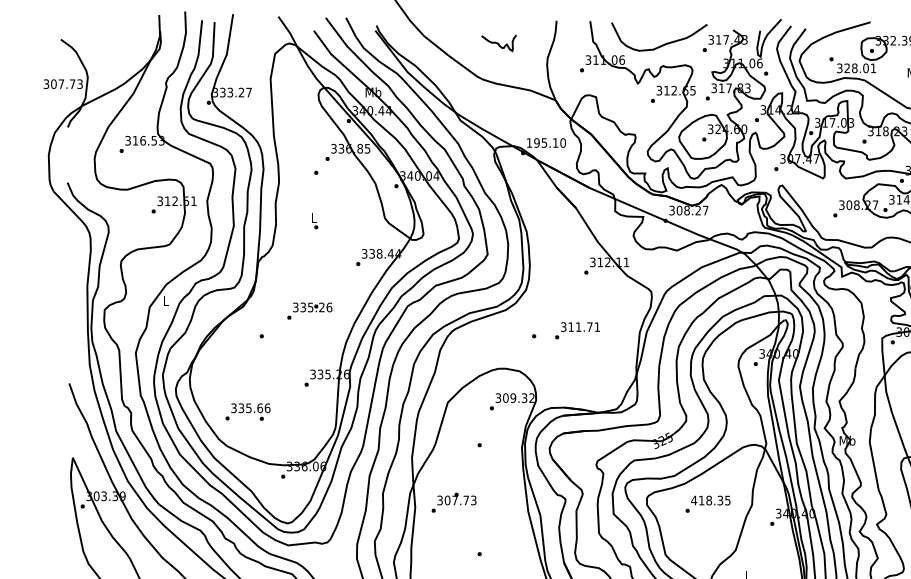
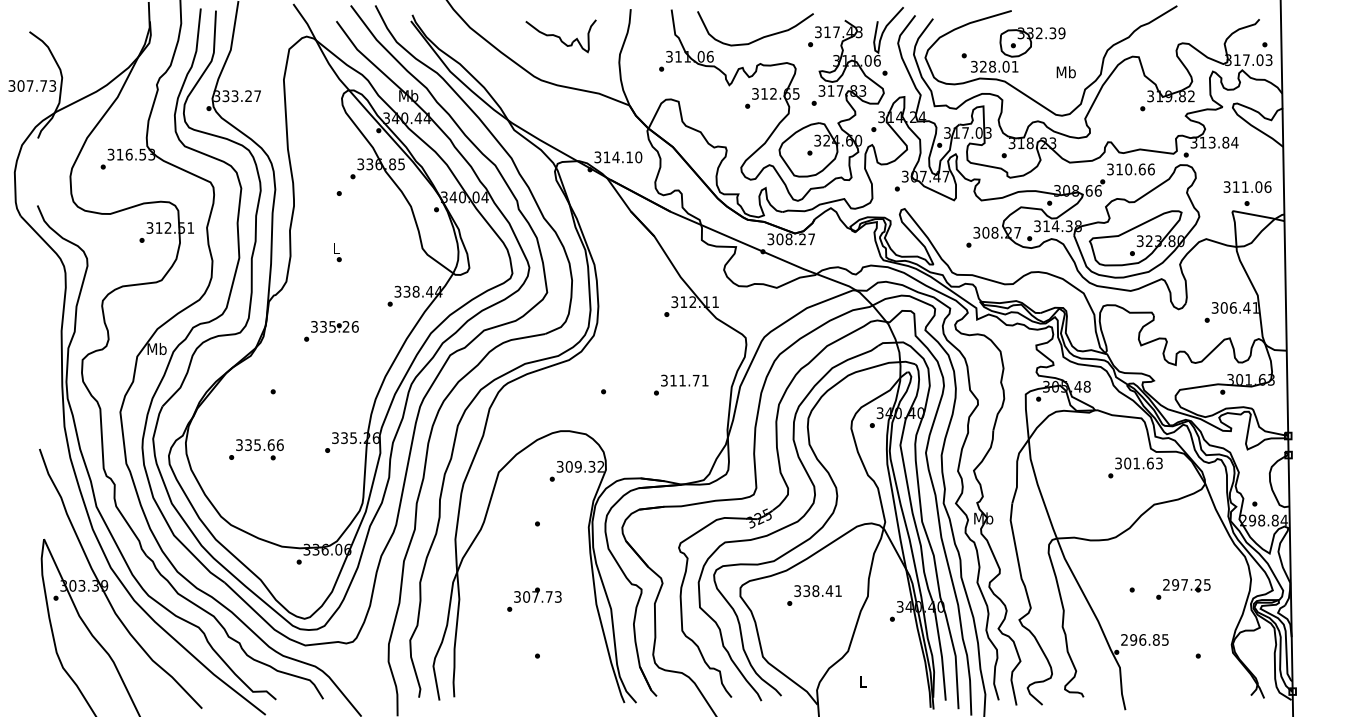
part: (498, 43) -> (560, 36), size x1.67
text: (536, 143) -> (606, 157), 195.10 -> 314.10
text: (165, 300) -> (156, 348), L -> Mb
text: (309, 311) -> (331, 331), moved
text: (577, 330) -> (681, 384), moved
text: (248, 411) -> (256, 449), moved
text: (710, 500) -> (817, 590), 418.35 -> 338.41
text: (454, 502) -> (534, 599), moved

